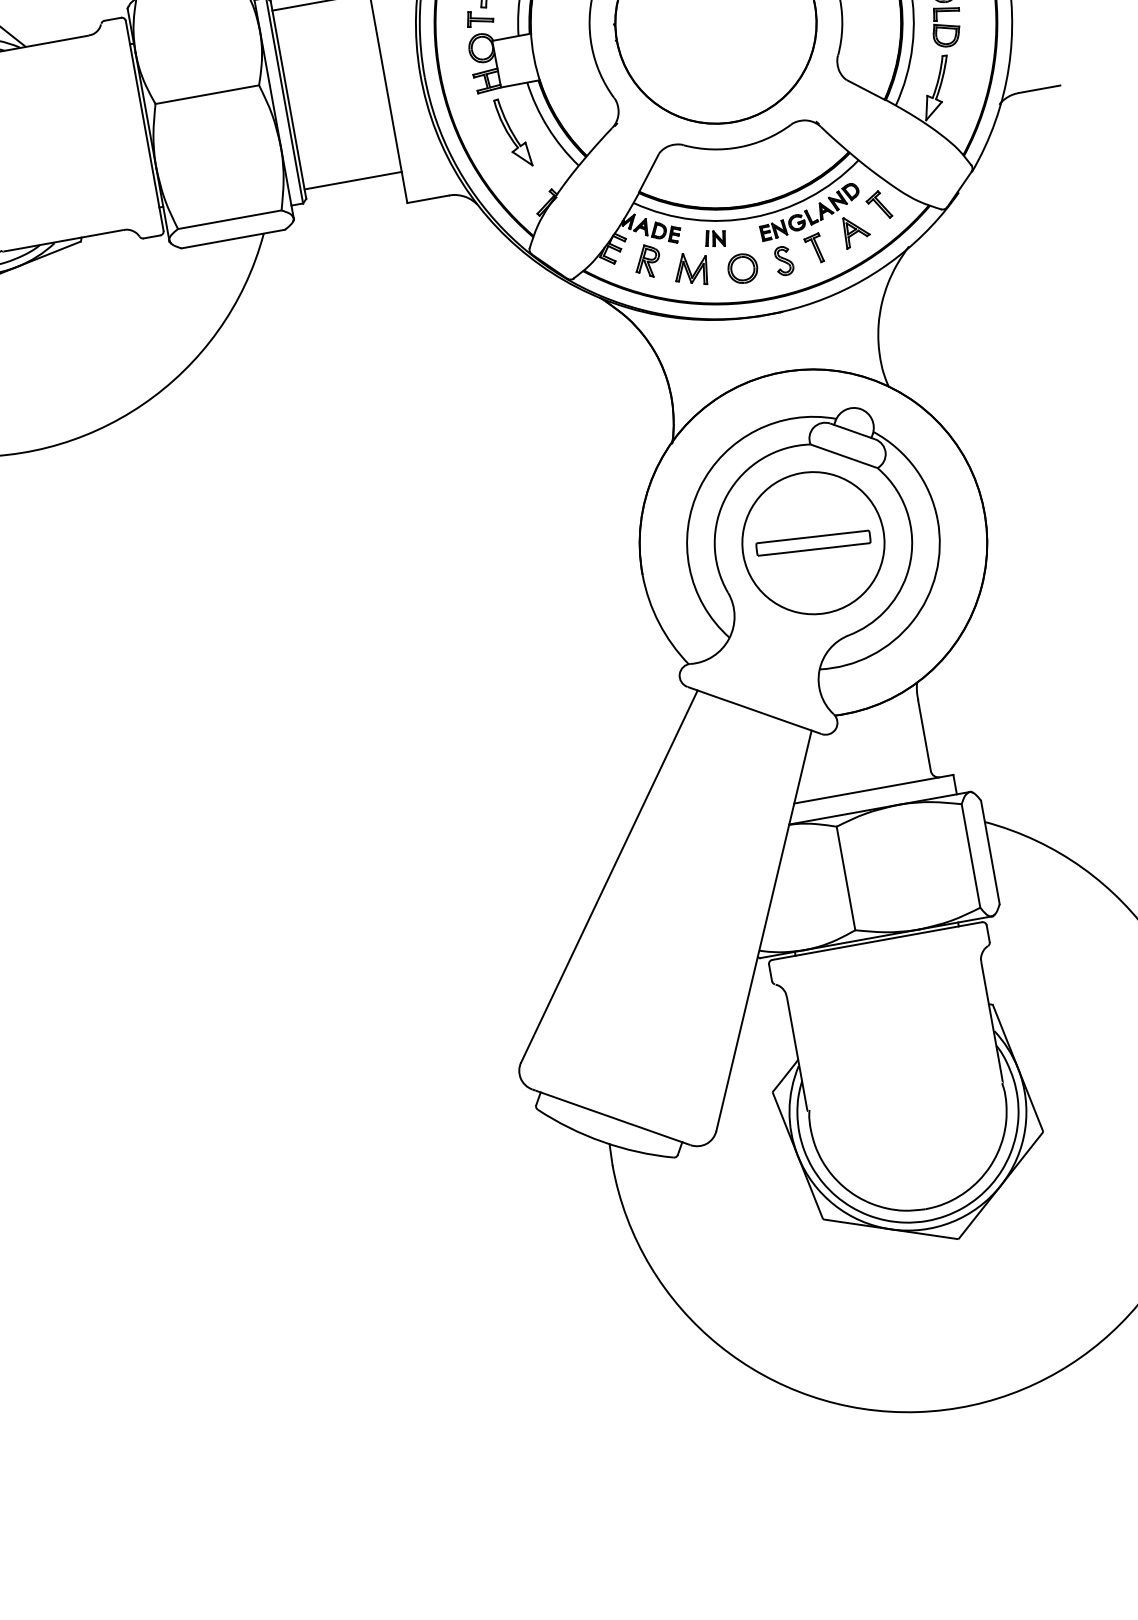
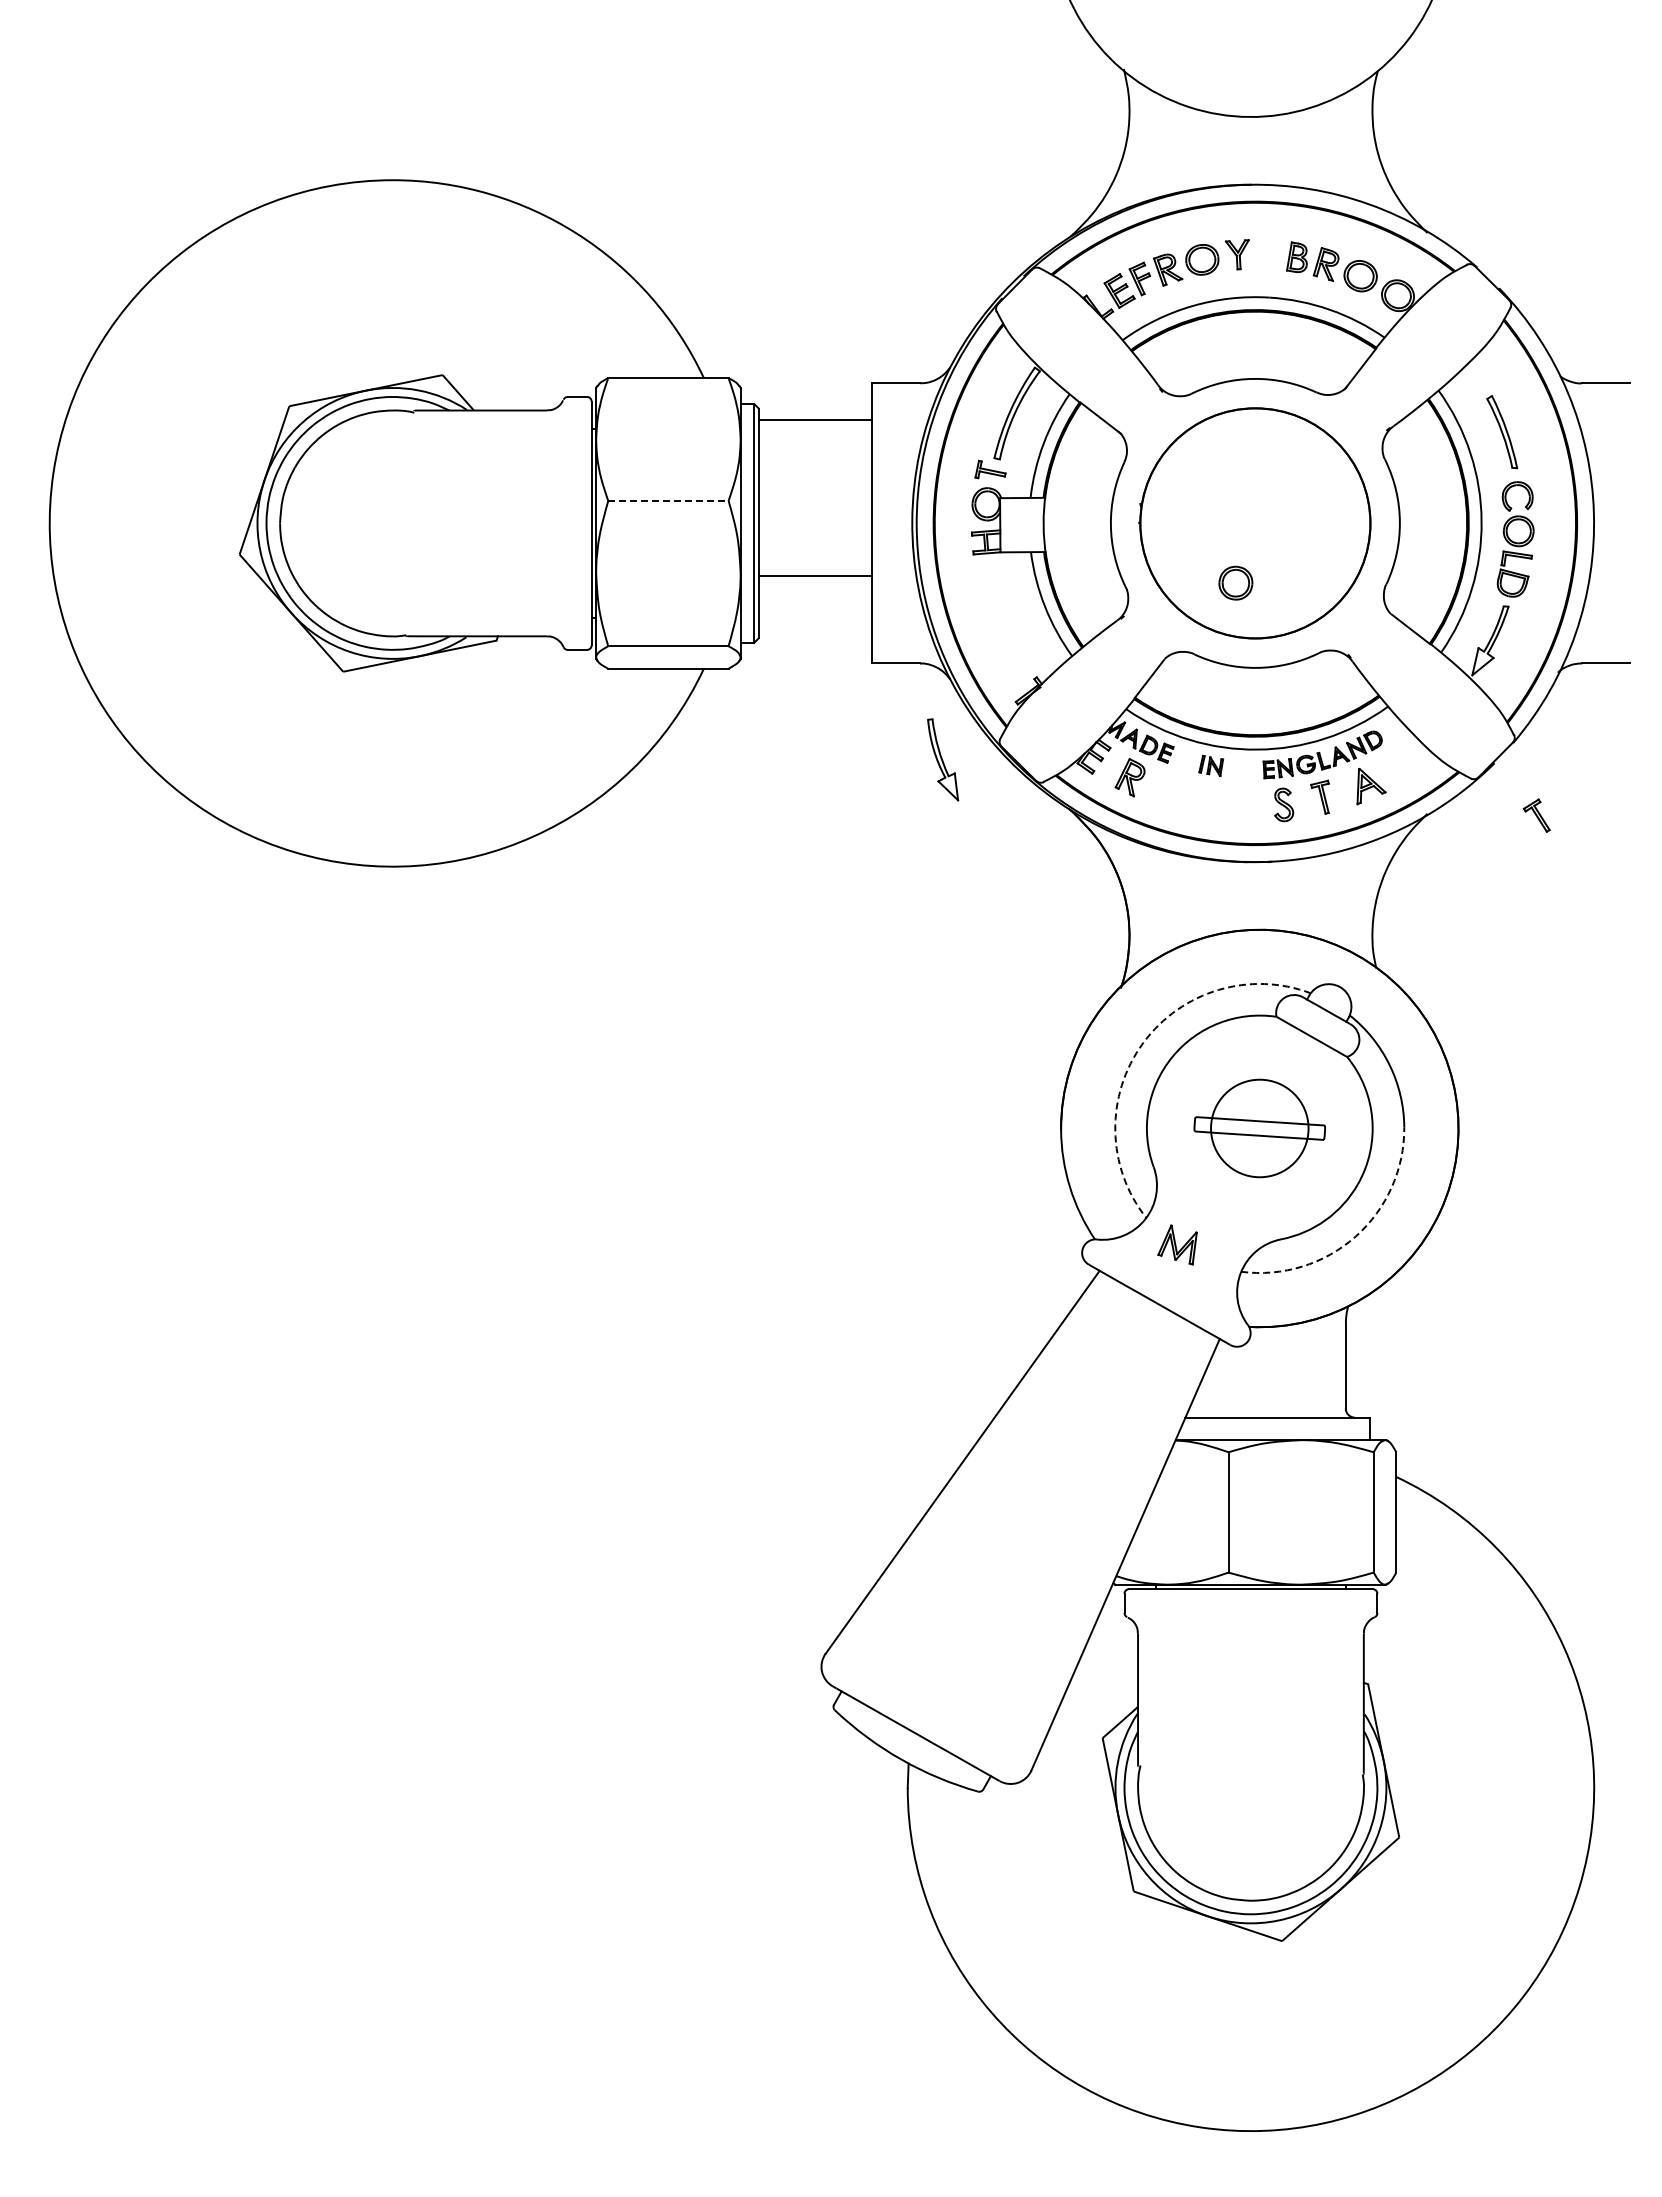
line: (207, 94) -> (668, 500), solid -> dashed
part: (513, 132) -> (943, 759), moved
line: (352, 180) -> (814, 576), moved
part: (878, 205) -> (1536, 815), moved
part: (742, 268) -> (1235, 582), moved
part: (691, 269) -> (1177, 1244), moved
arc: (700, 488) -> (1143, 1043), solid -> dashed
circle: (813, 543) -> (1259, 1128), size x0.6
arc: (912, 621) -> (1355, 1236), solid -> dashed

